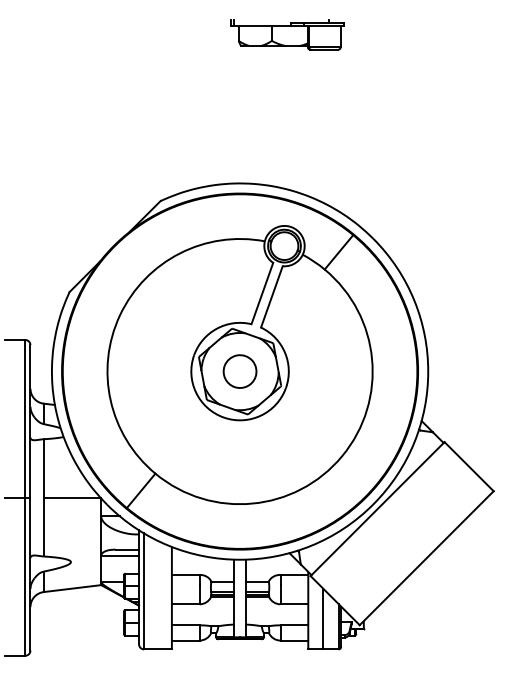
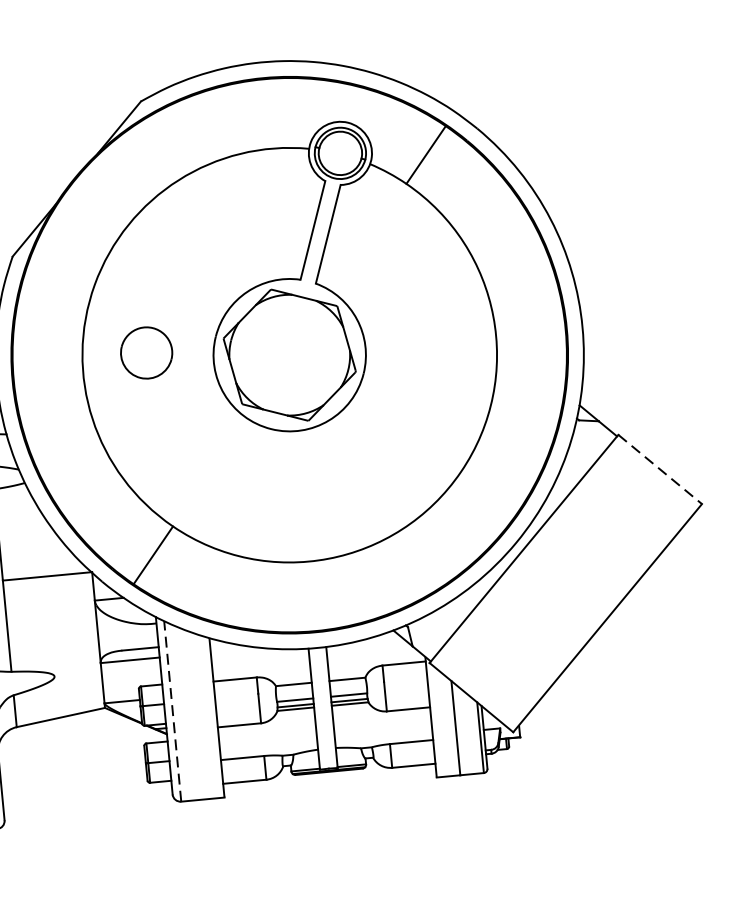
part: (239, 371) -> (145, 352), moved
line: (469, 466) -> (660, 469), solid -> dashed
line: (144, 591) -> (173, 711), solid -> dashed

